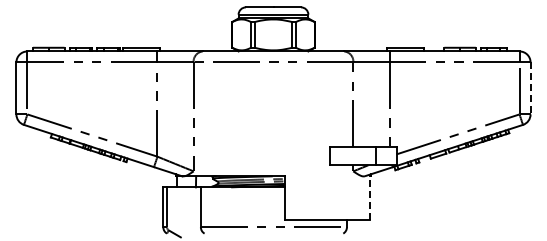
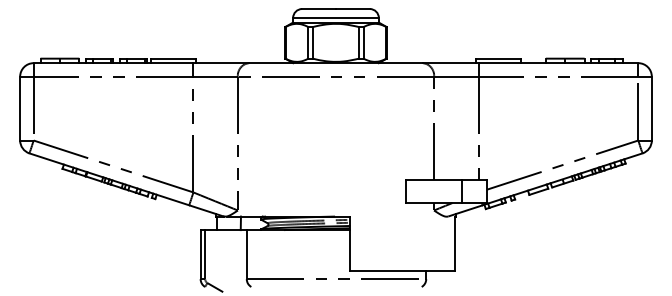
line: (530, 88) -> (651, 108), dashed -> solid
line: (369, 197) -> (453, 242), dashed -> solid

